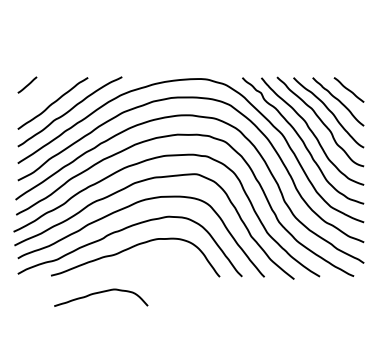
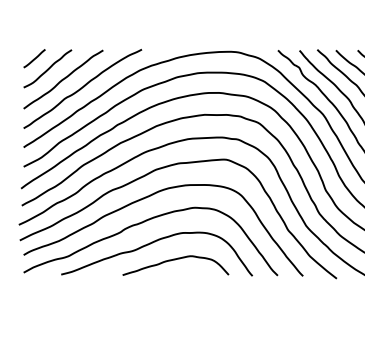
curve: (39, 93) -> (48, 68), added
curve: (100, 293) -> (175, 260), moved

